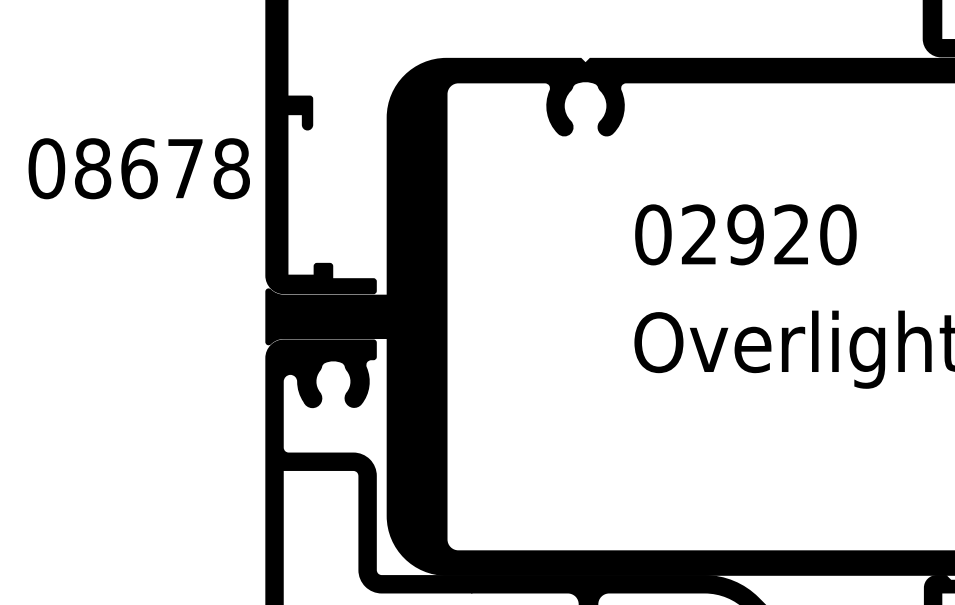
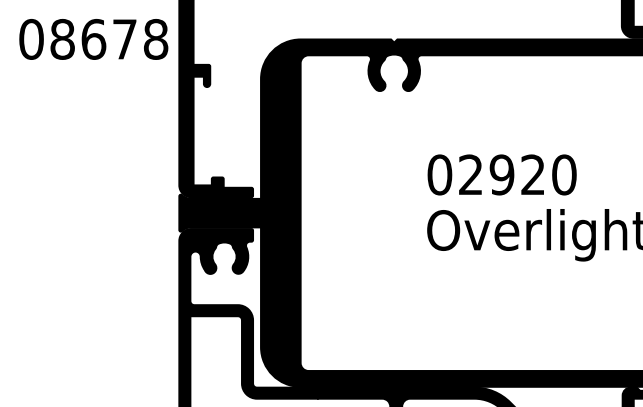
text: (138, 168) -> (93, 39), moved
text: (744, 234) -> (501, 174), moved

